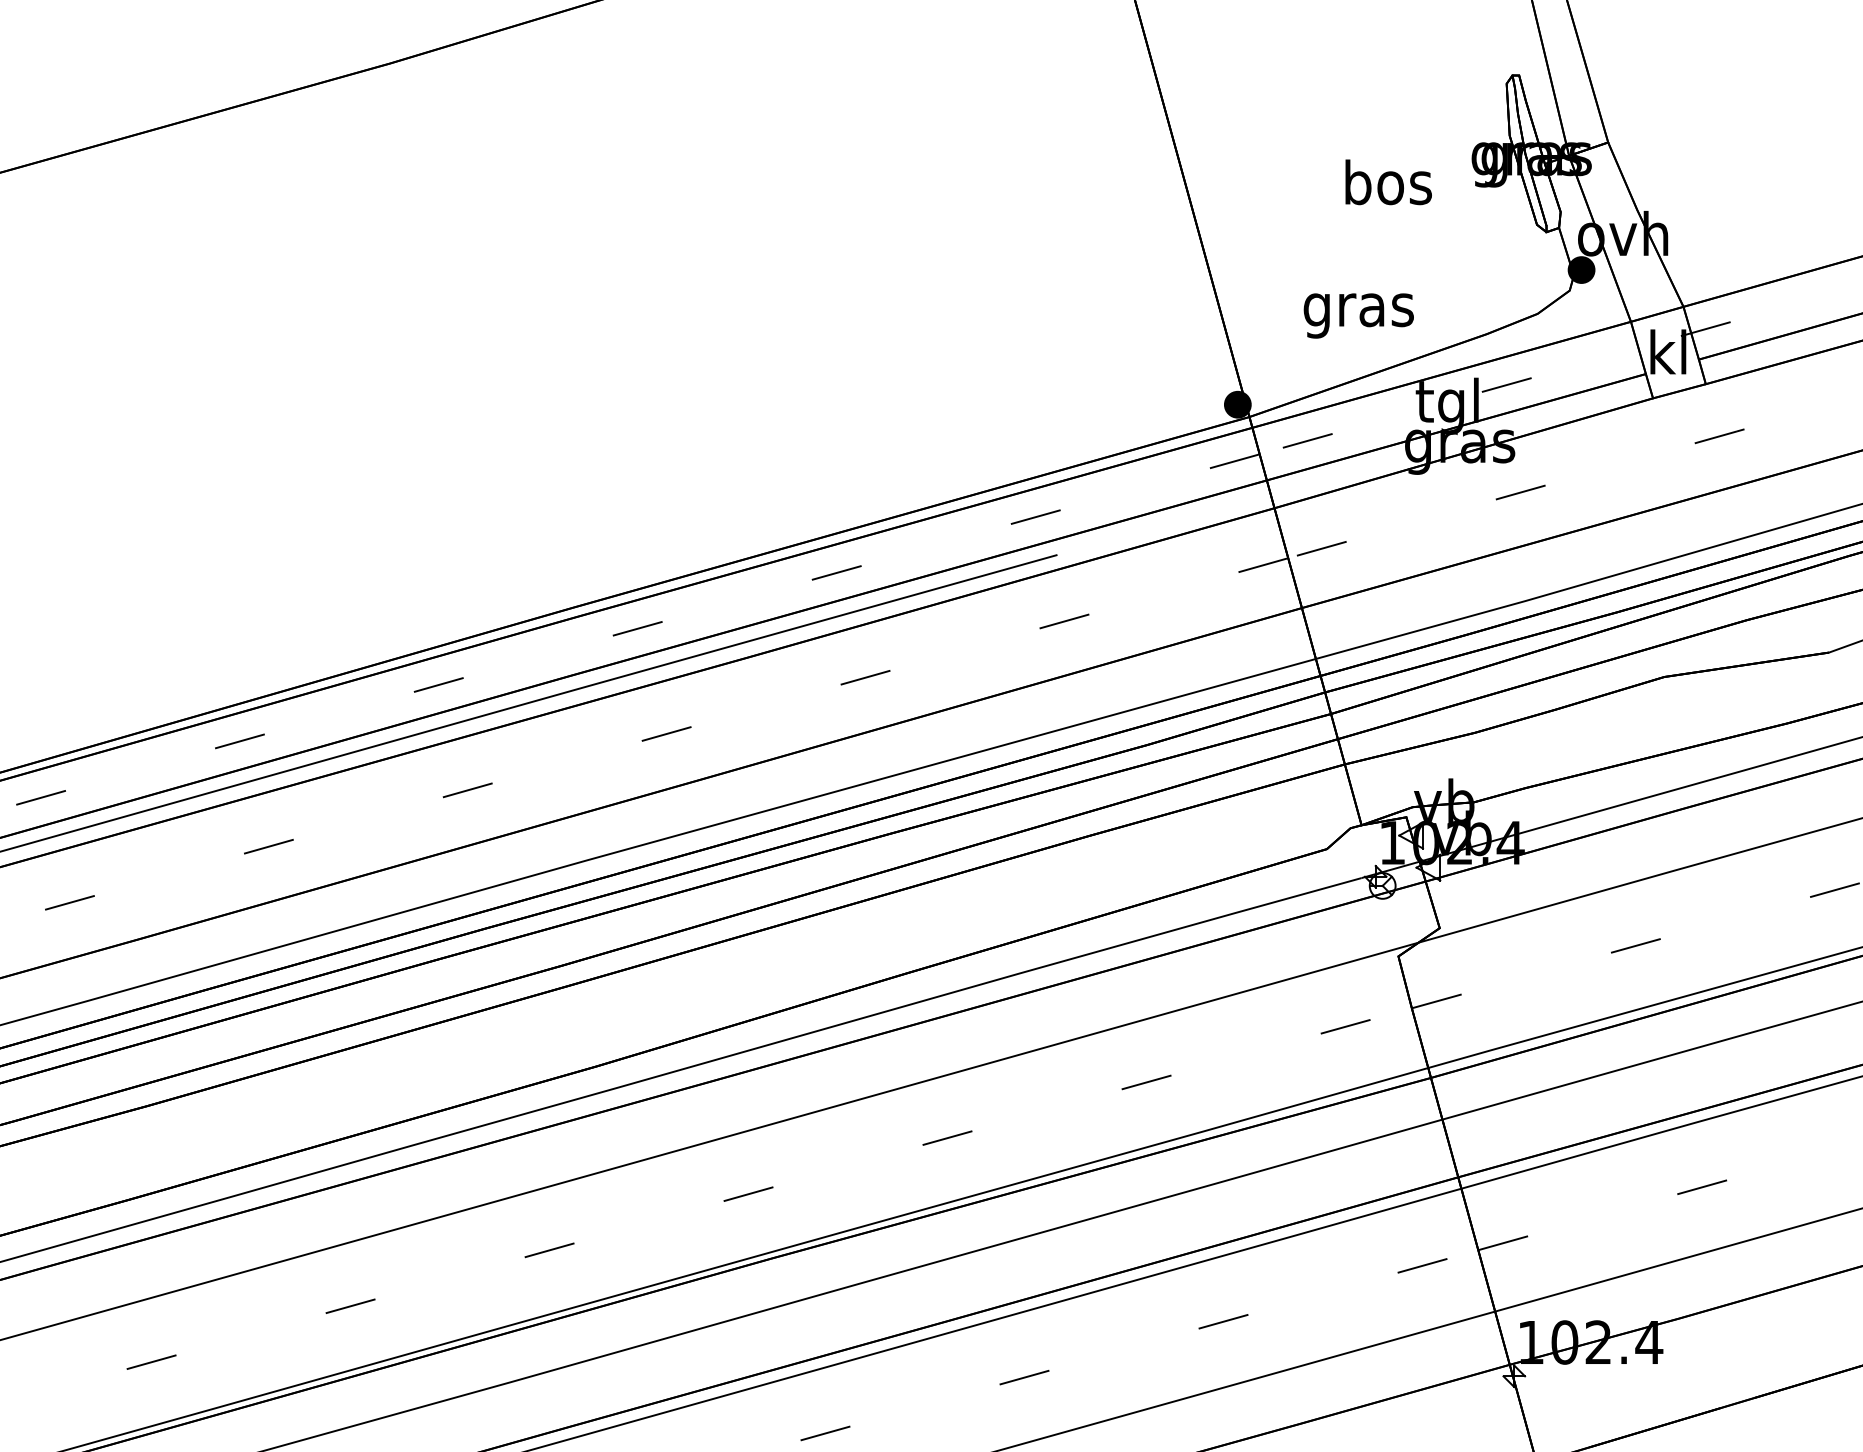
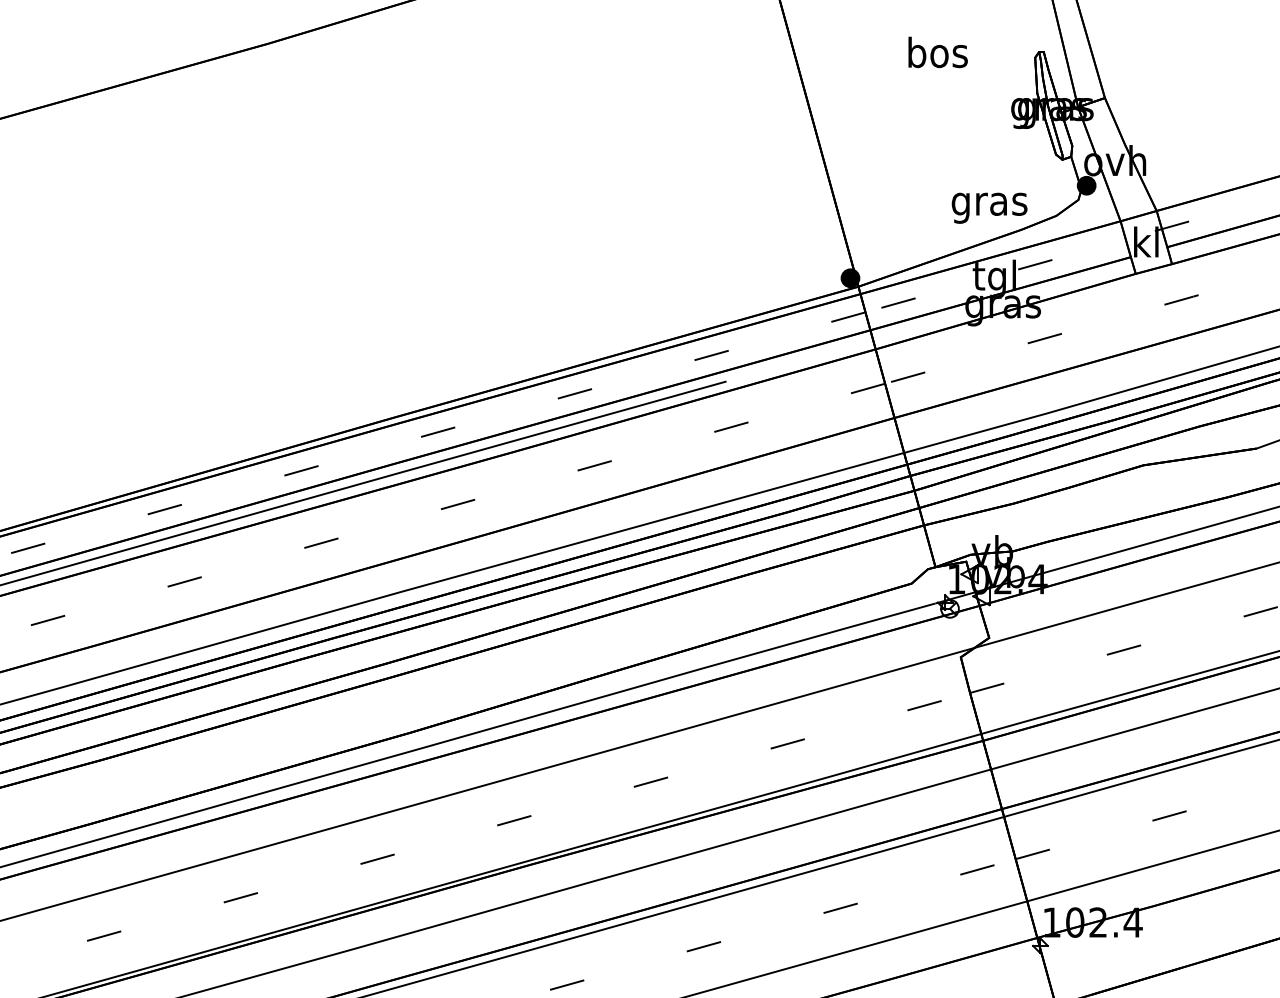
text: (1387, 182) -> (937, 52), moved
text: (1358, 314) -> (989, 207), moved

